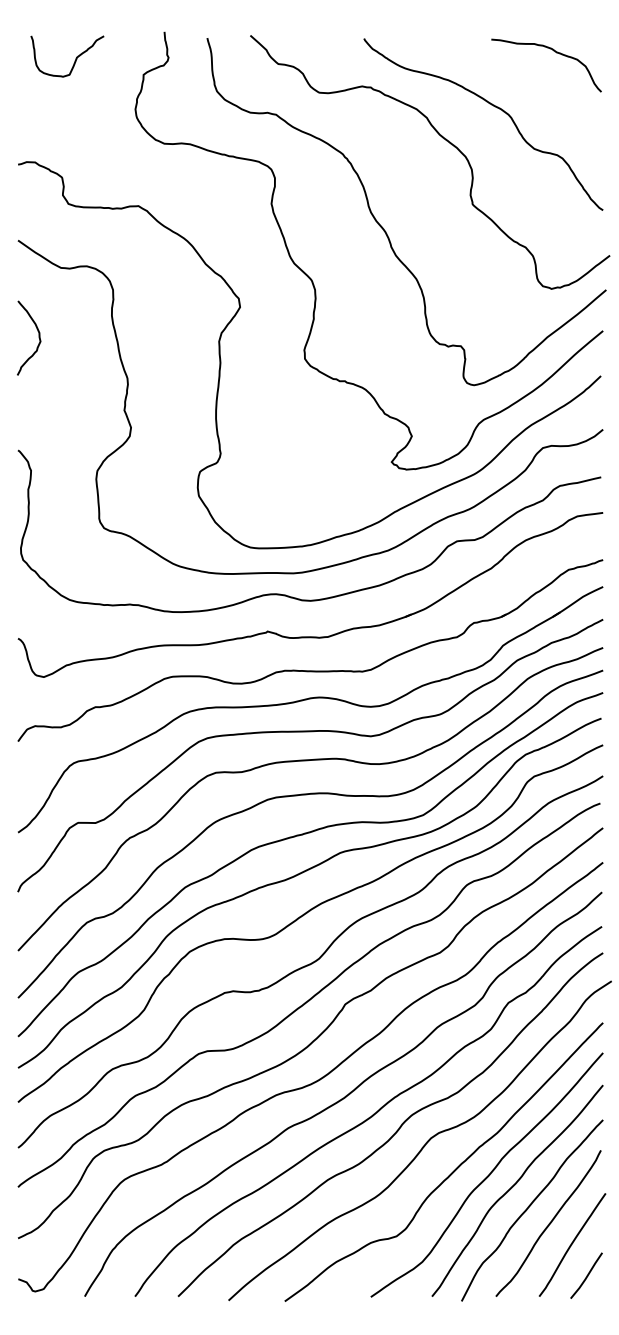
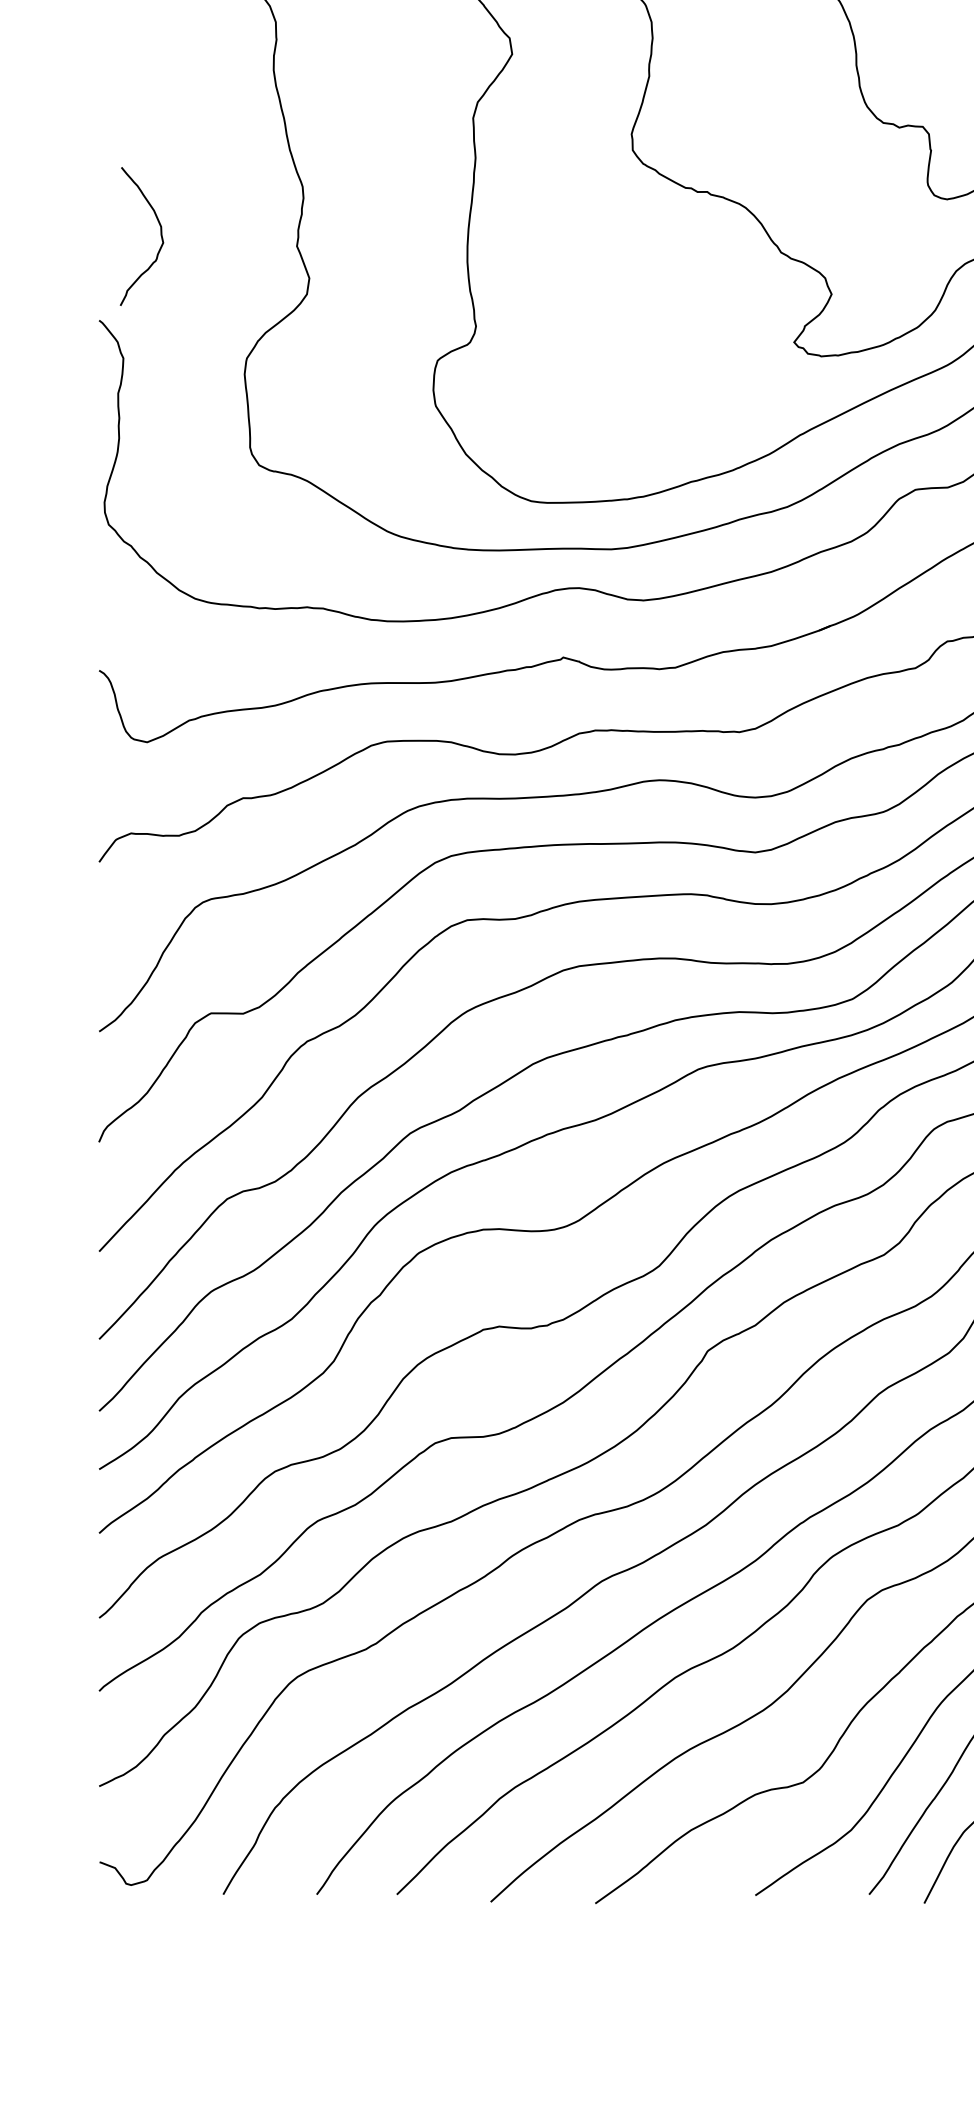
curve: (38, 337) -> (159, 235), moved

